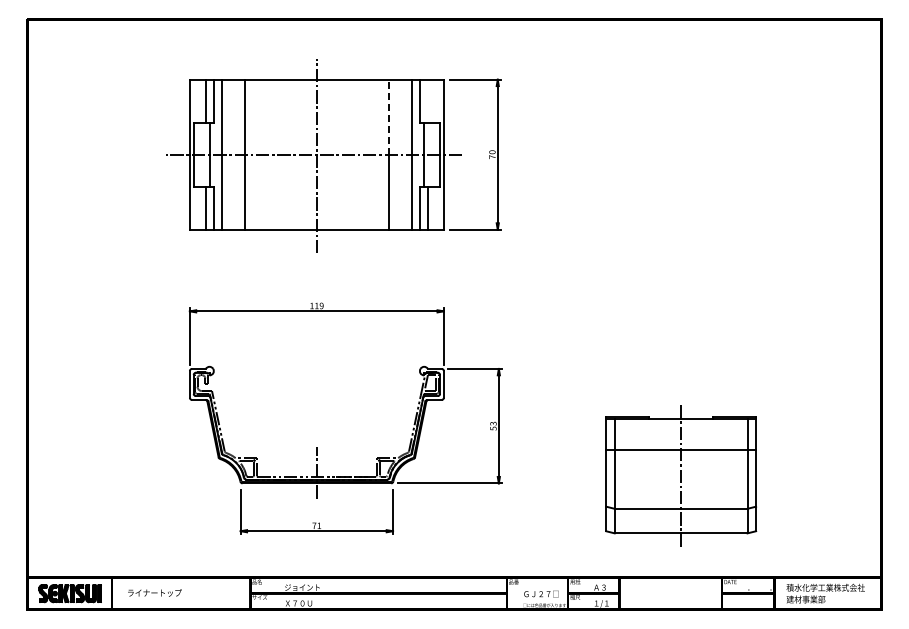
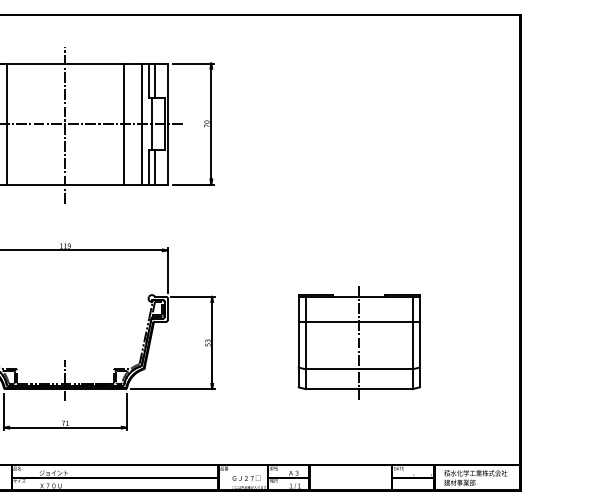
line: (427, 100) -> (154, 80), added
line: (389, 116) -> (124, 93), dashed -> solid
part: (681, 475) -> (359, 342), moved

